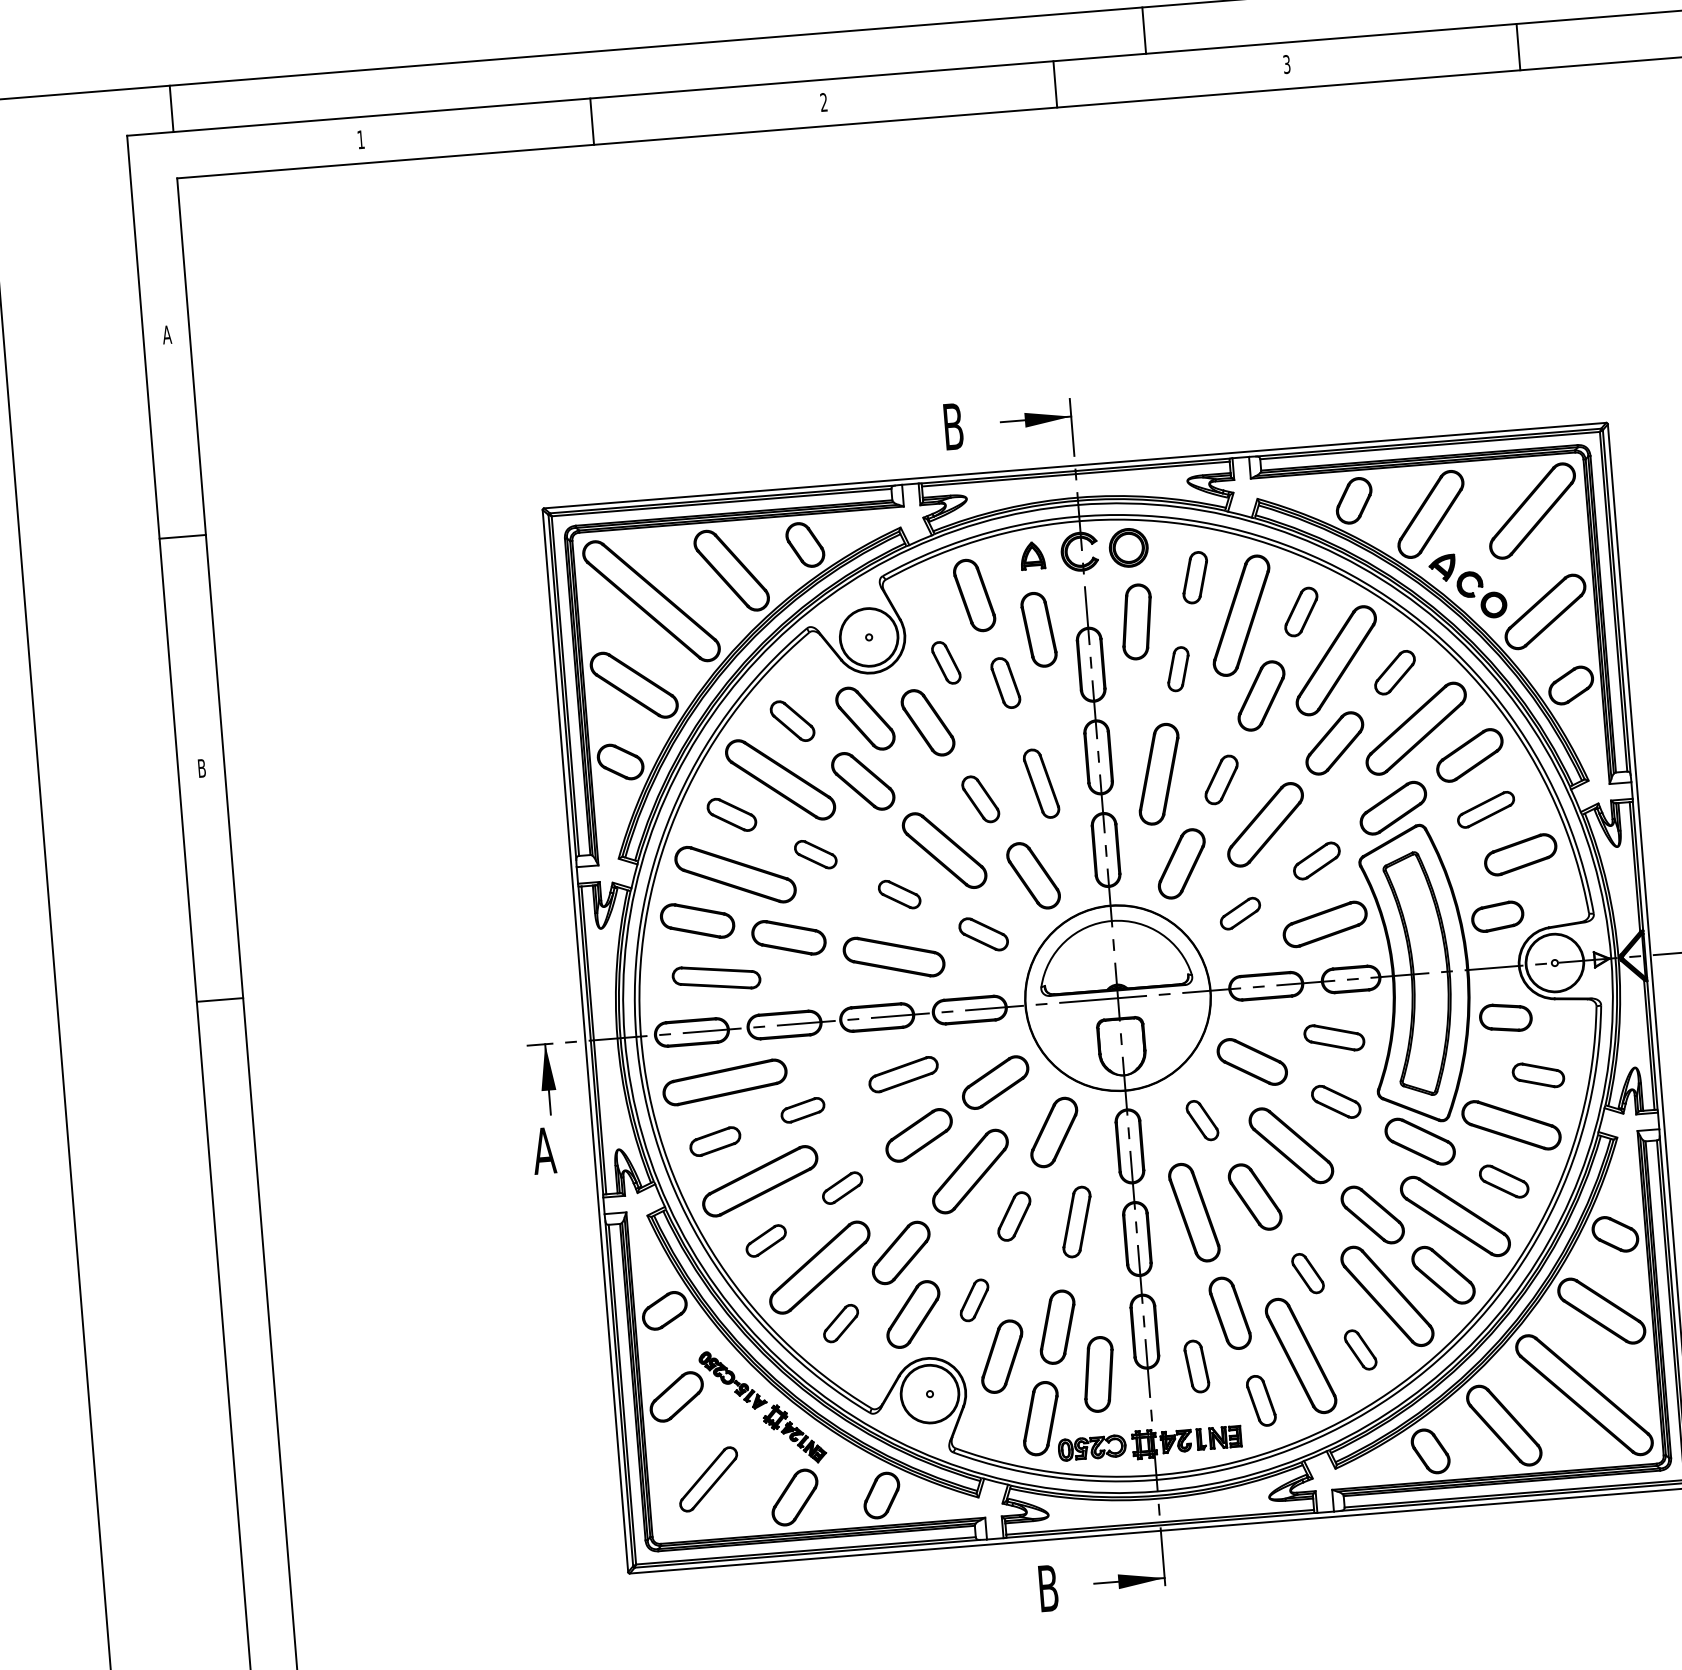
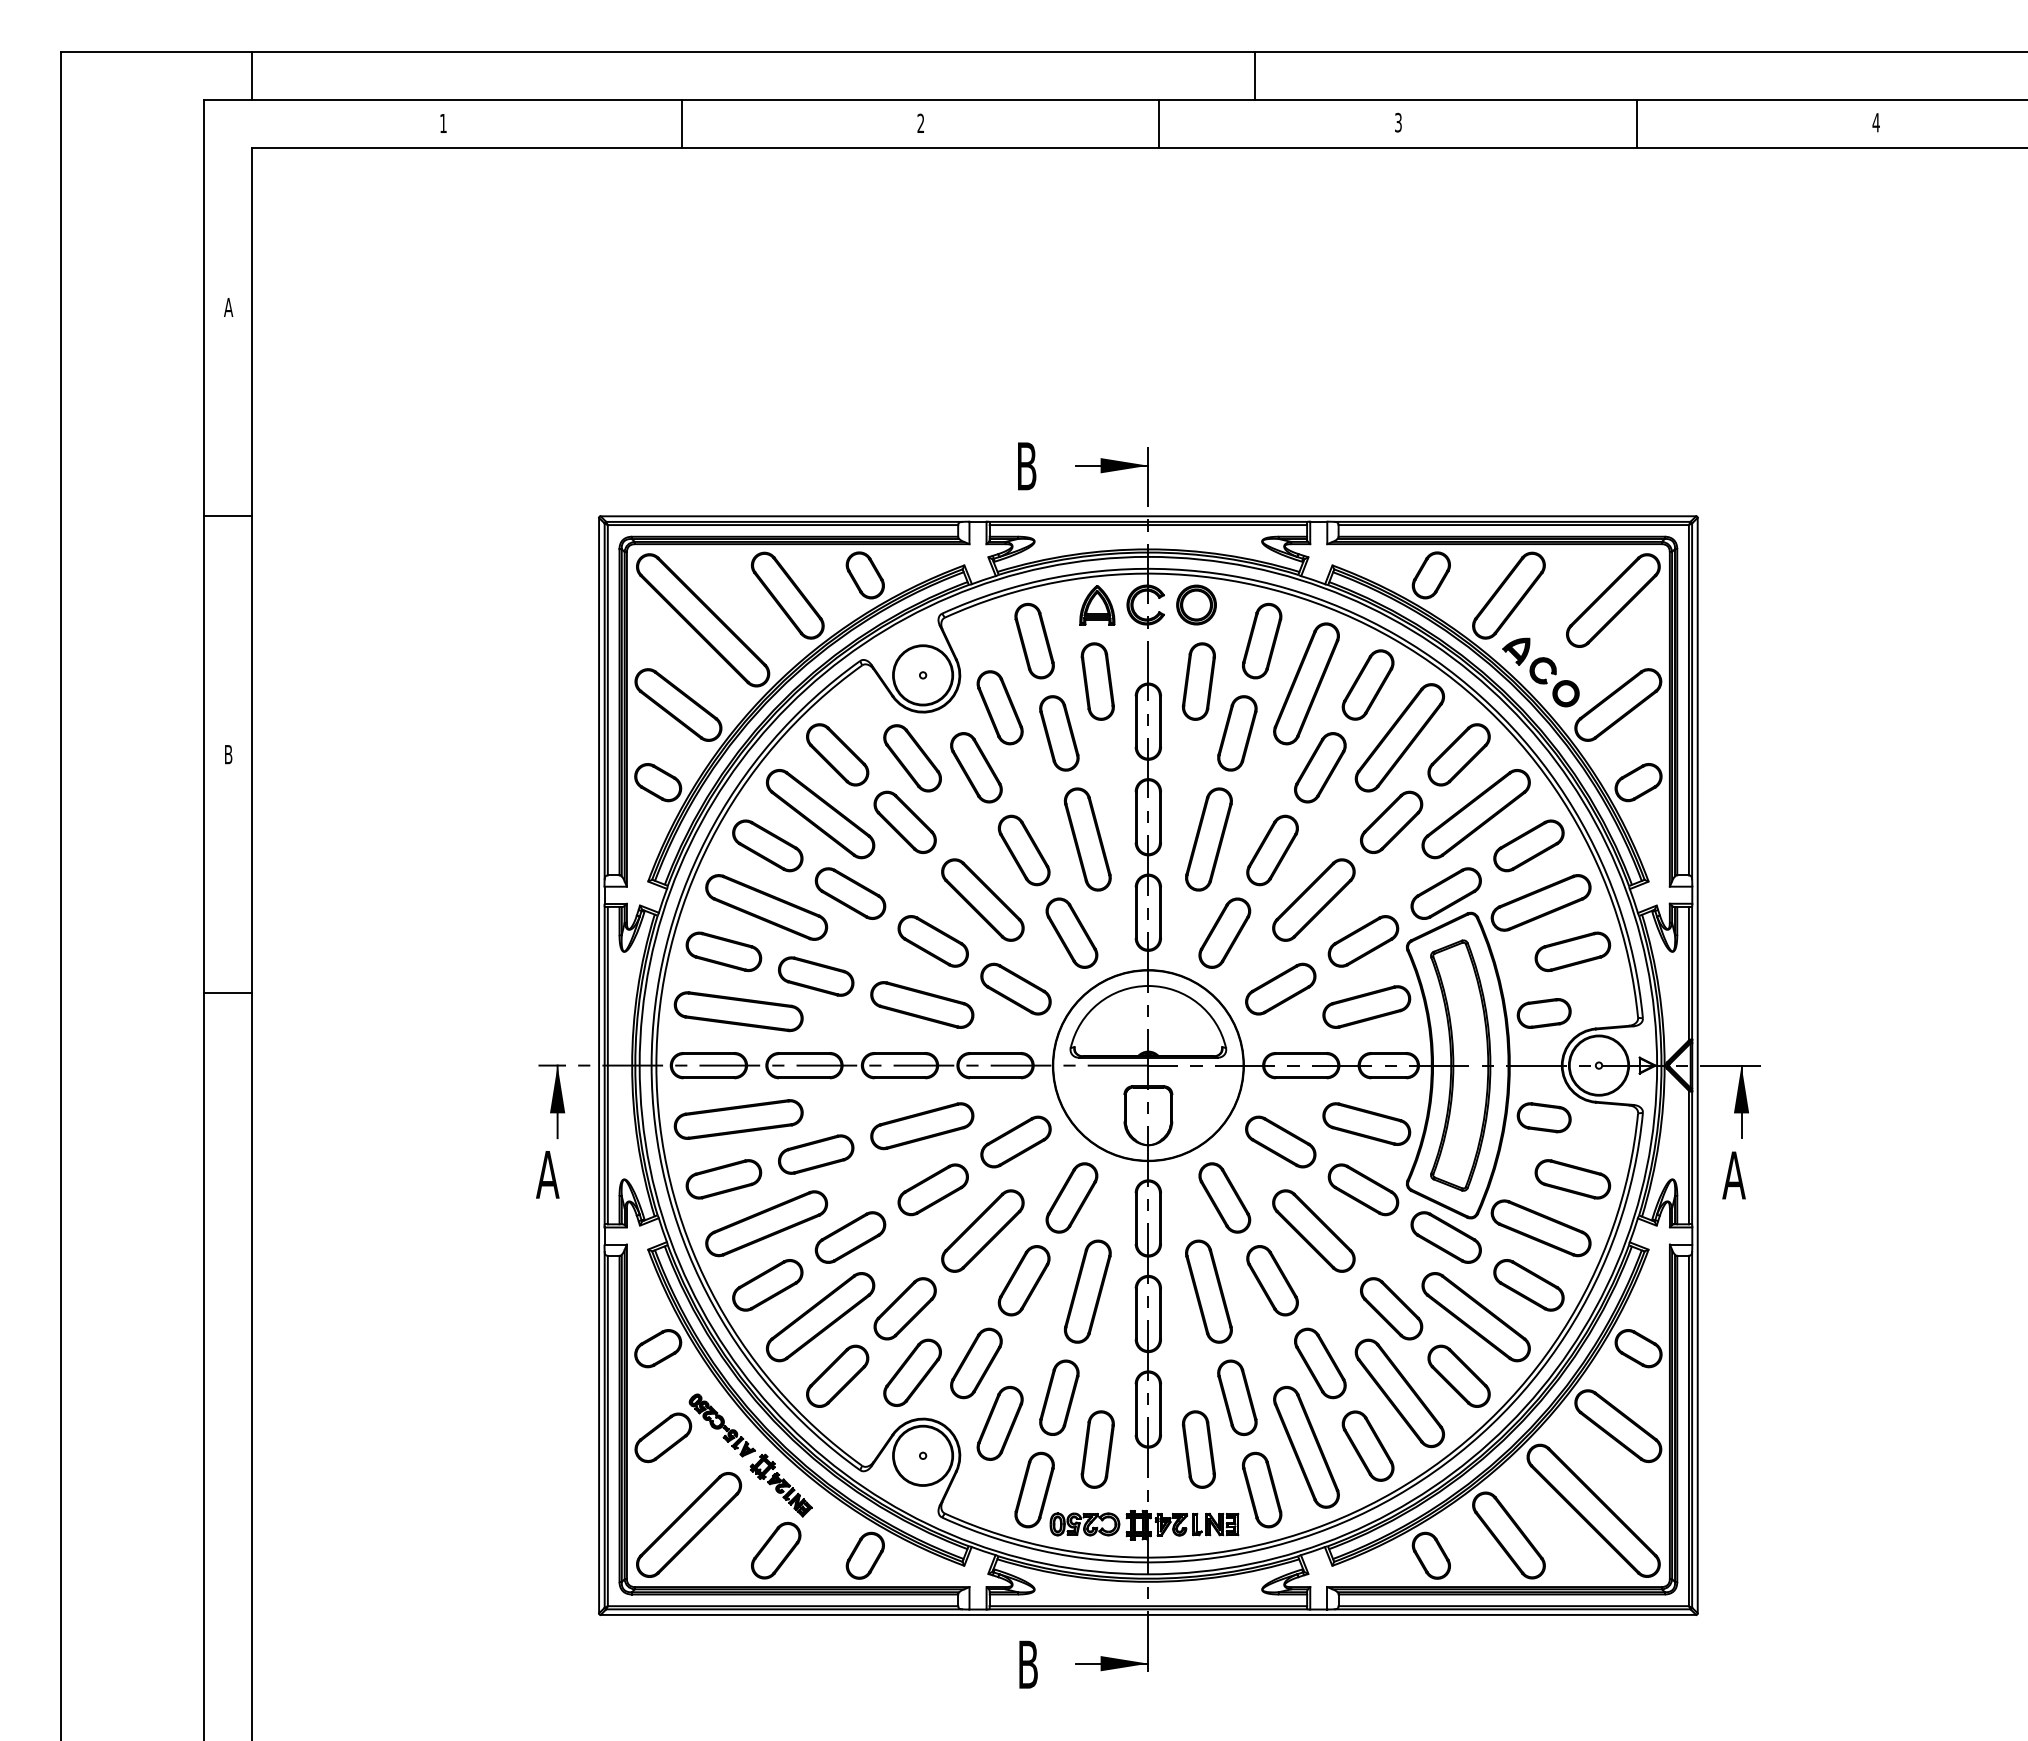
part: (1032, 556) -> (1097, 605), size x1.43
part: (1195, 577) -> (1262, 640), size x1.43
part: (1300, 611) -> (1367, 684), size x1.43
part: (945, 662) -> (999, 707), size x1.67
part: (1178, 669) -> (1237, 733), size x1.67
part: (1394, 672) -> (1458, 754), size x1.43
part: (1005, 683) -> (1059, 733), size x1.43
part: (792, 720) -> (837, 754), size x1.43
part: (1221, 779) -> (1272, 850), size x1.43
part: (1041, 783) -> (1087, 839), size x1.43
part: (980, 799) -> (1023, 850), size x1.43
part: (1485, 809) -> (1540, 902), size x1.67
part: (731, 814) -> (767, 845), size x1.43
part: (815, 854) -> (850, 893), size x1.67
part: (1316, 861) -> (1363, 941), size x1.43
part: (899, 894) -> (932, 941), size x1.67
part: (1240, 913) -> (1280, 988), size x1.67
part: (983, 933) -> (1015, 988), size x1.43
part: (716, 977) -> (738, 1011), size x1.43
part: (1334, 1037) -> (1366, 1123), size x1.43
part: (903, 1074) -> (922, 1126), size x1.43
part: (1538, 1075) -> (1572, 1179), size x1.43
part: (1336, 1101) -> (1363, 1189), size x1.43
part: (803, 1110) -> (816, 1154), size x1.67
part: (1202, 1120) -> (1224, 1197), size x1.67
part: (714, 1141) -> (723, 1179), size x1.43
part: (1503, 1181) -> (1528, 1285), size x1.43
part: (842, 1188) -> (850, 1237), size x1.67
part: (1013, 1216) -> (1023, 1280), size x1.43
part: (1076, 1221) -> (1087, 1291), size x1.43
part: (765, 1241) -> (767, 1285), size x1.67
part: (1308, 1273) -> (1320, 1363), size x1.67
part: (974, 1300) -> (976, 1363), size x1.67
part: (840, 1322) -> (837, 1375), size x1.67
part: (1360, 1349) -> (1367, 1445), size x1.67
part: (1196, 1366) -> (1198, 1449), size x1.43
part: (1260, 1400) -> (1261, 1489), size x1.43
part: (708, 1478) -> (689, 1524), size x1.67

